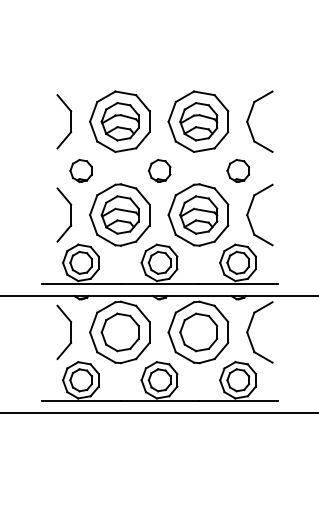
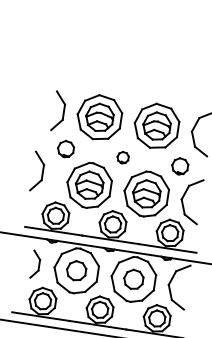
part: (159, 170) -> (122, 157), size x0.7
part: (64, 214) -> (38, 171), moved
part: (64, 332) -> (35, 264), size x0.7
part: (119, 332) -> (75, 270), size x0.7
part: (198, 332) -> (133, 279), size x0.7

